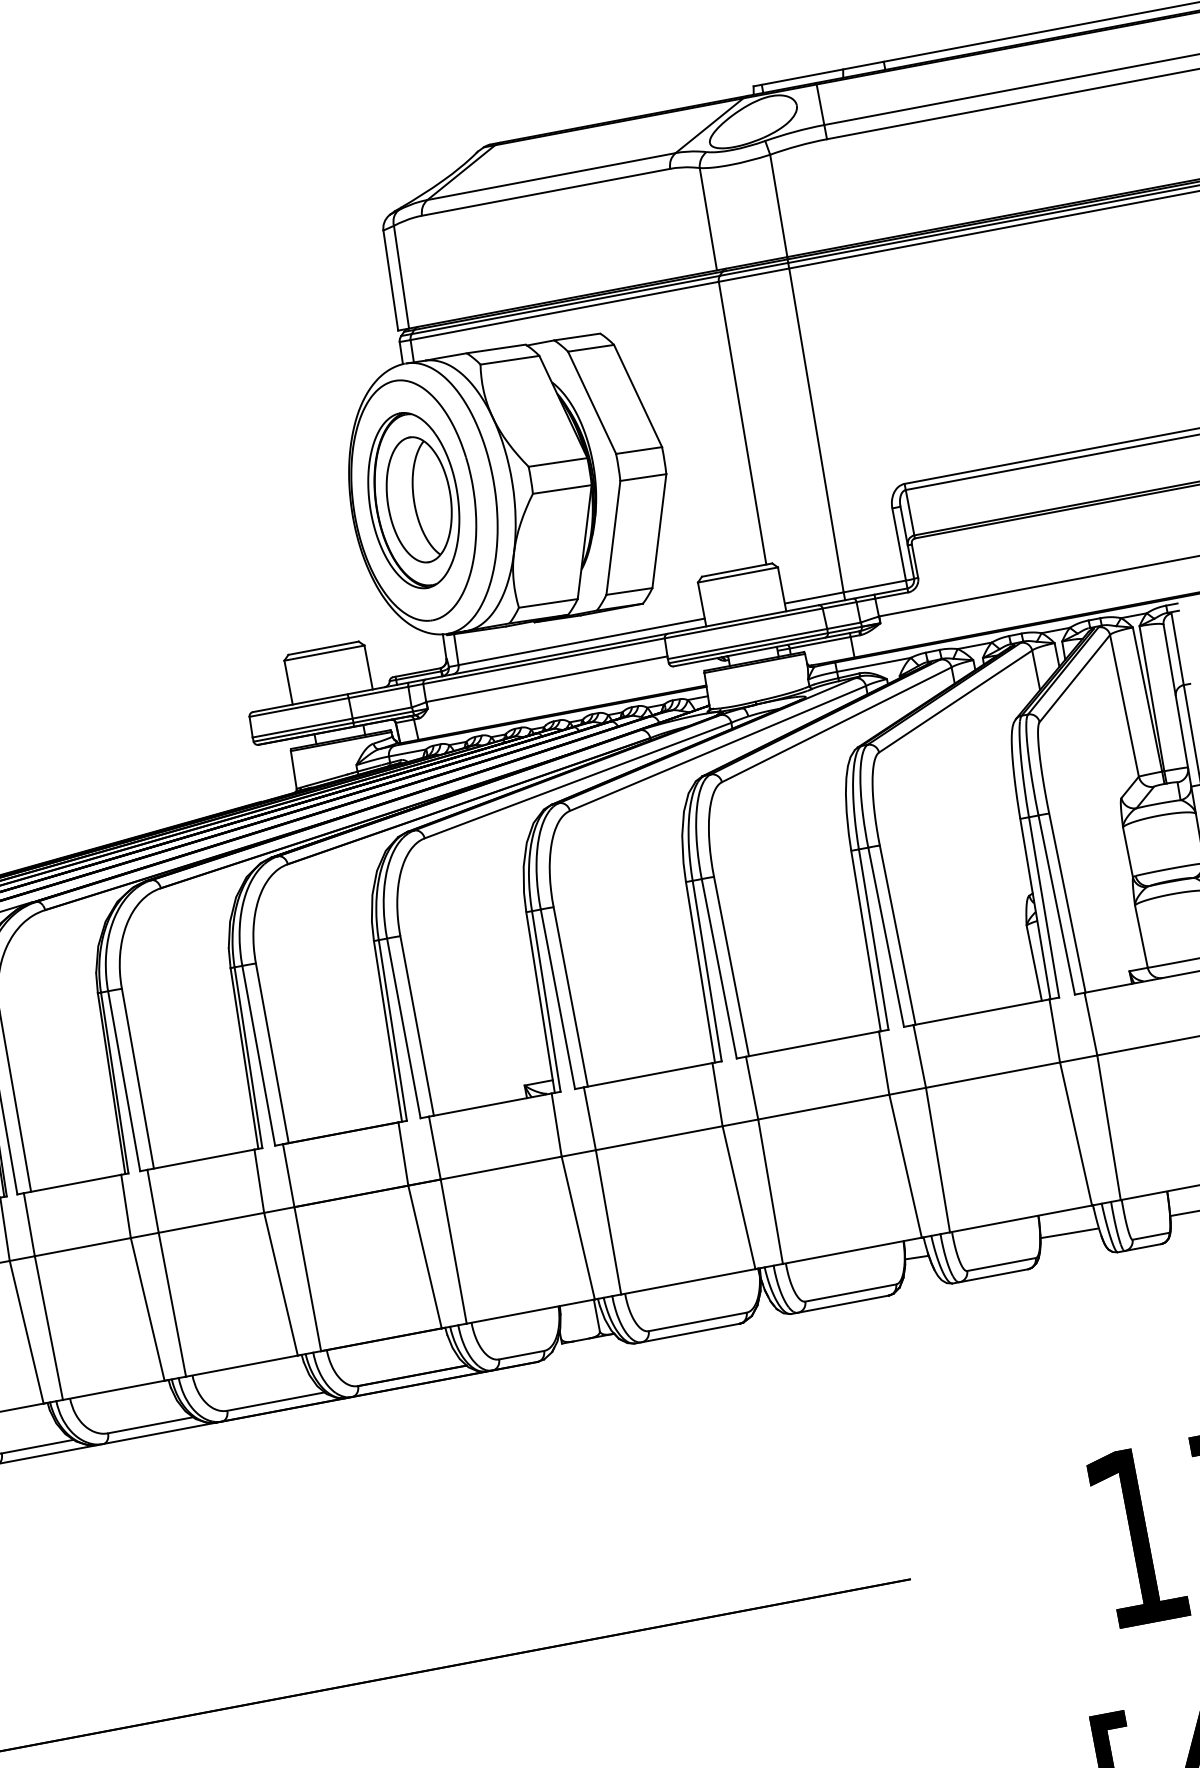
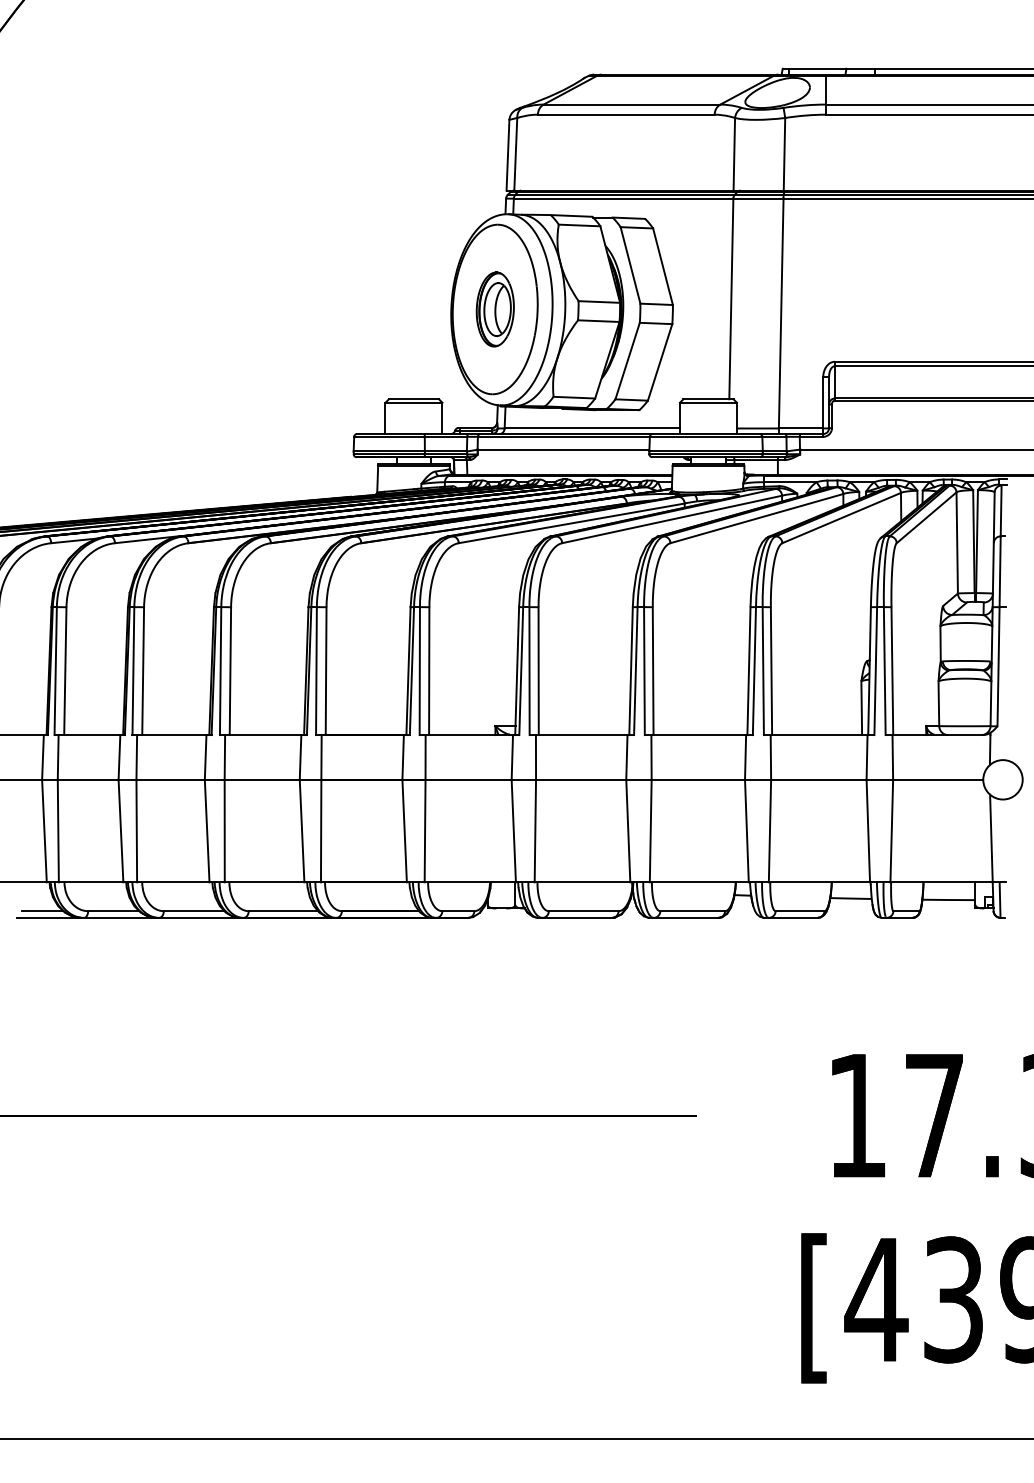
part: (414, 500) -> (495, 309), size x0.6

